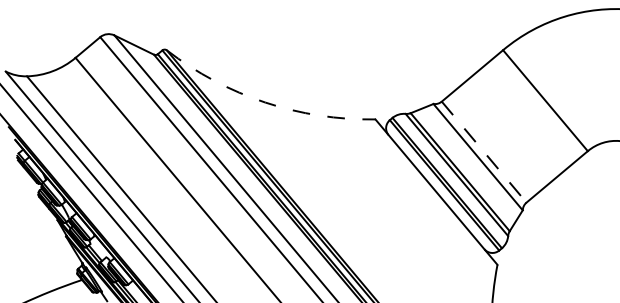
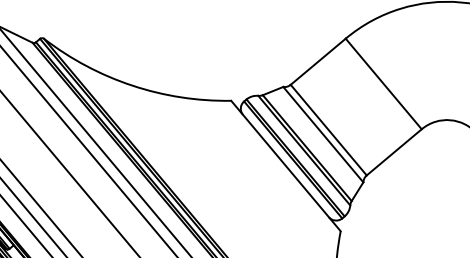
arc: (265, 102) -> (132, 85), dashed -> solid
line: (484, 152) -> (329, 130), dashed -> solid

